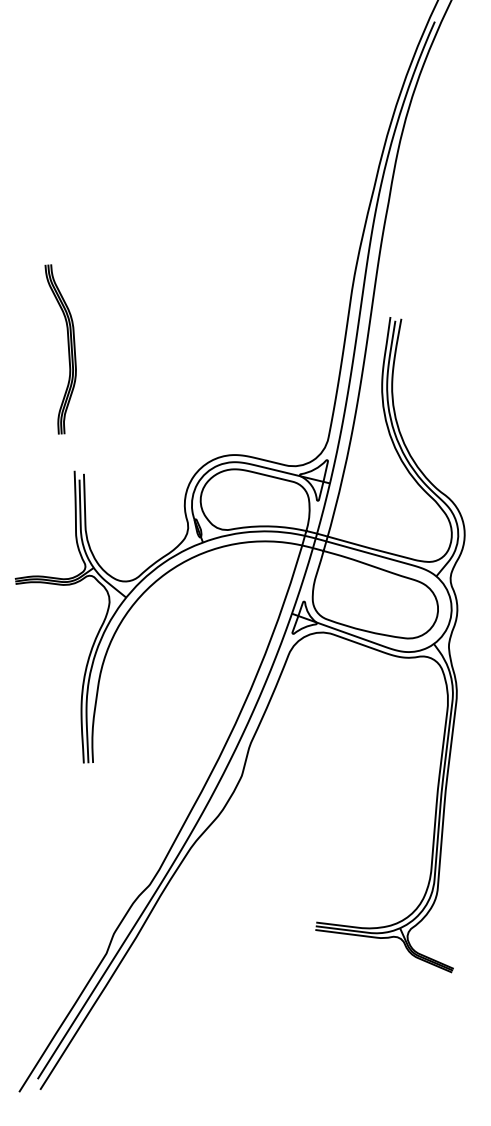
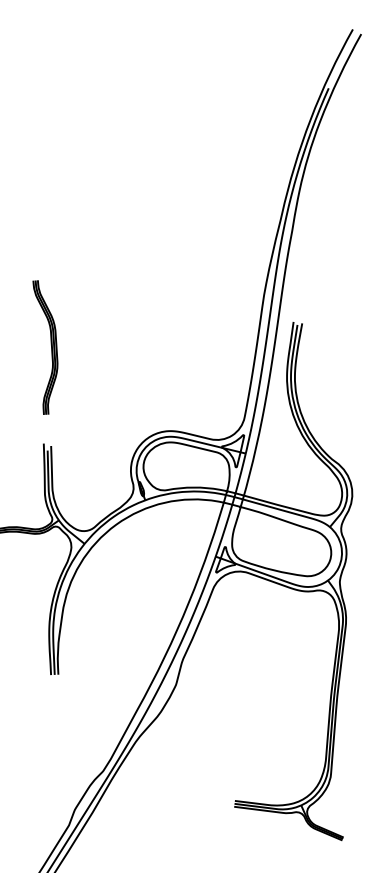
part: (68, 349) -> (51, 347), moved

